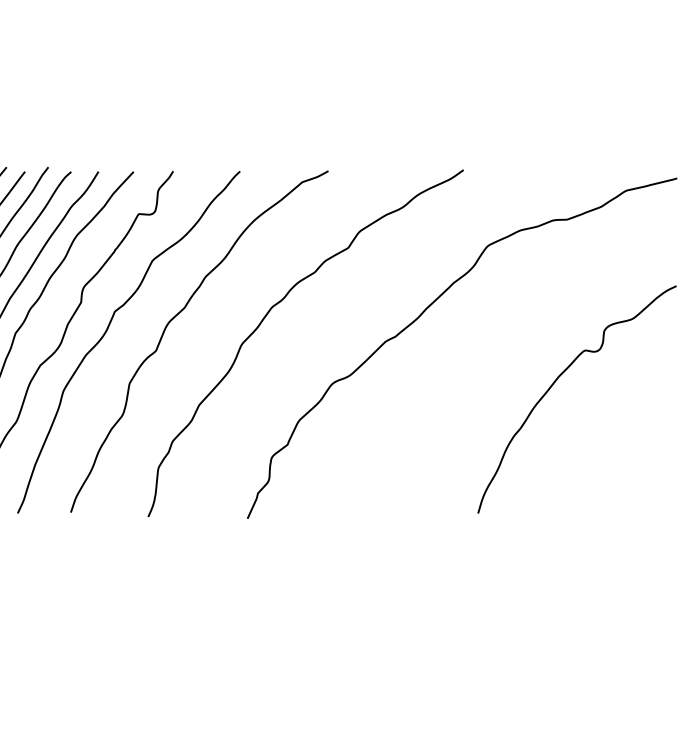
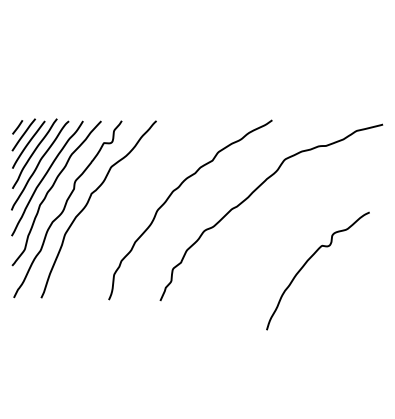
curve: (180, 315) -> (125, 195), removed
curve: (558, 380) -> (308, 261), moved

